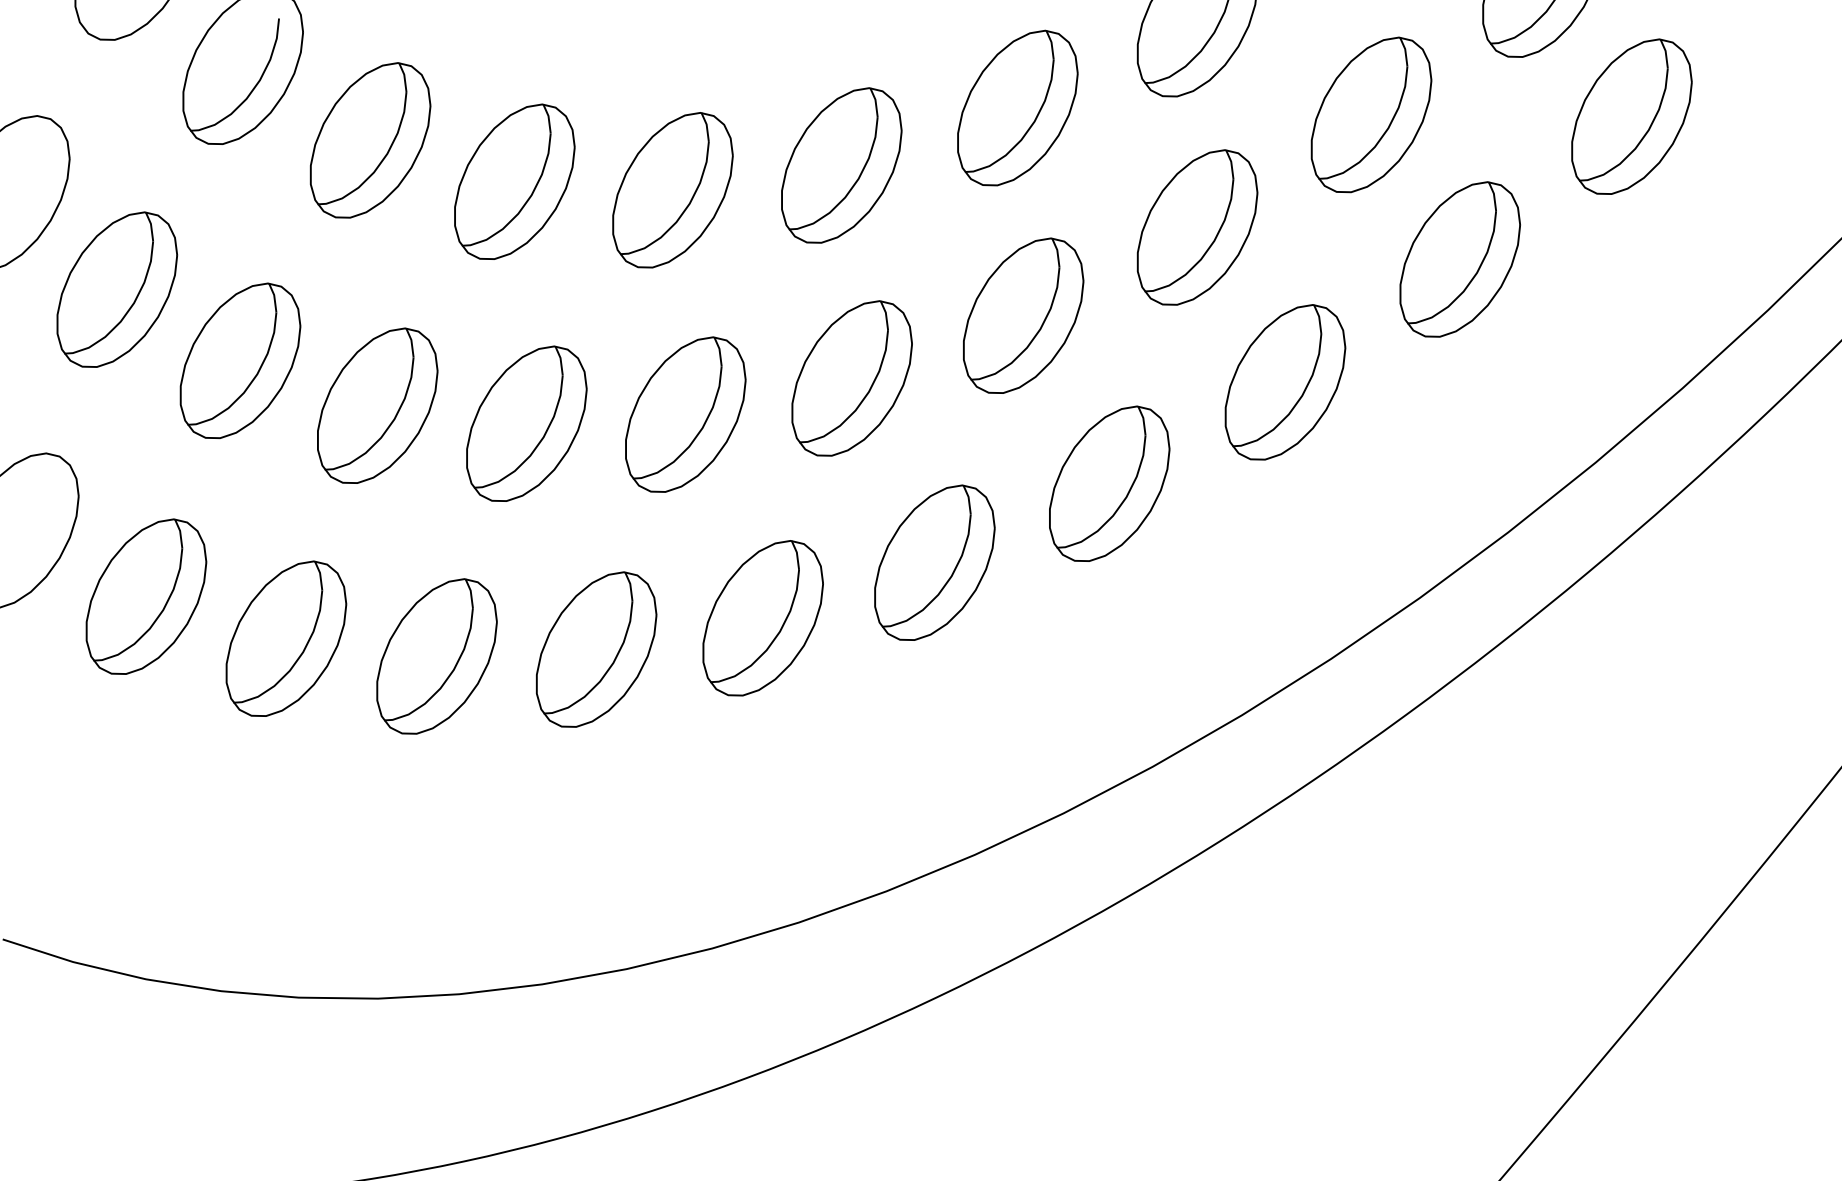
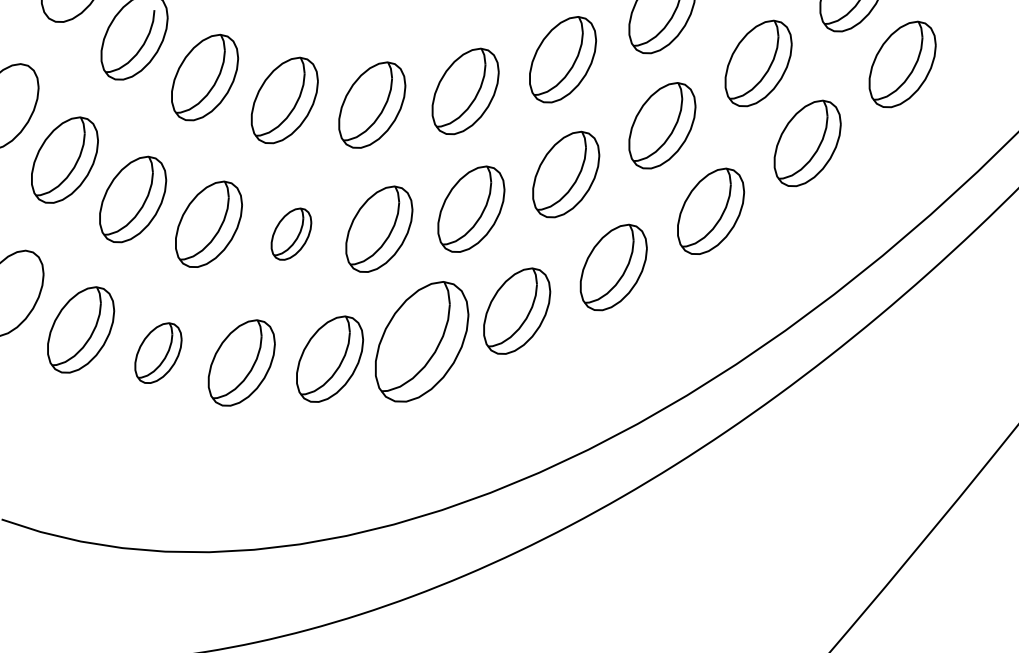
part: (526, 422) -> (291, 233), size x0.6
part: (763, 617) -> (422, 341), size x1.4
part: (286, 637) -> (158, 352), size x0.7

